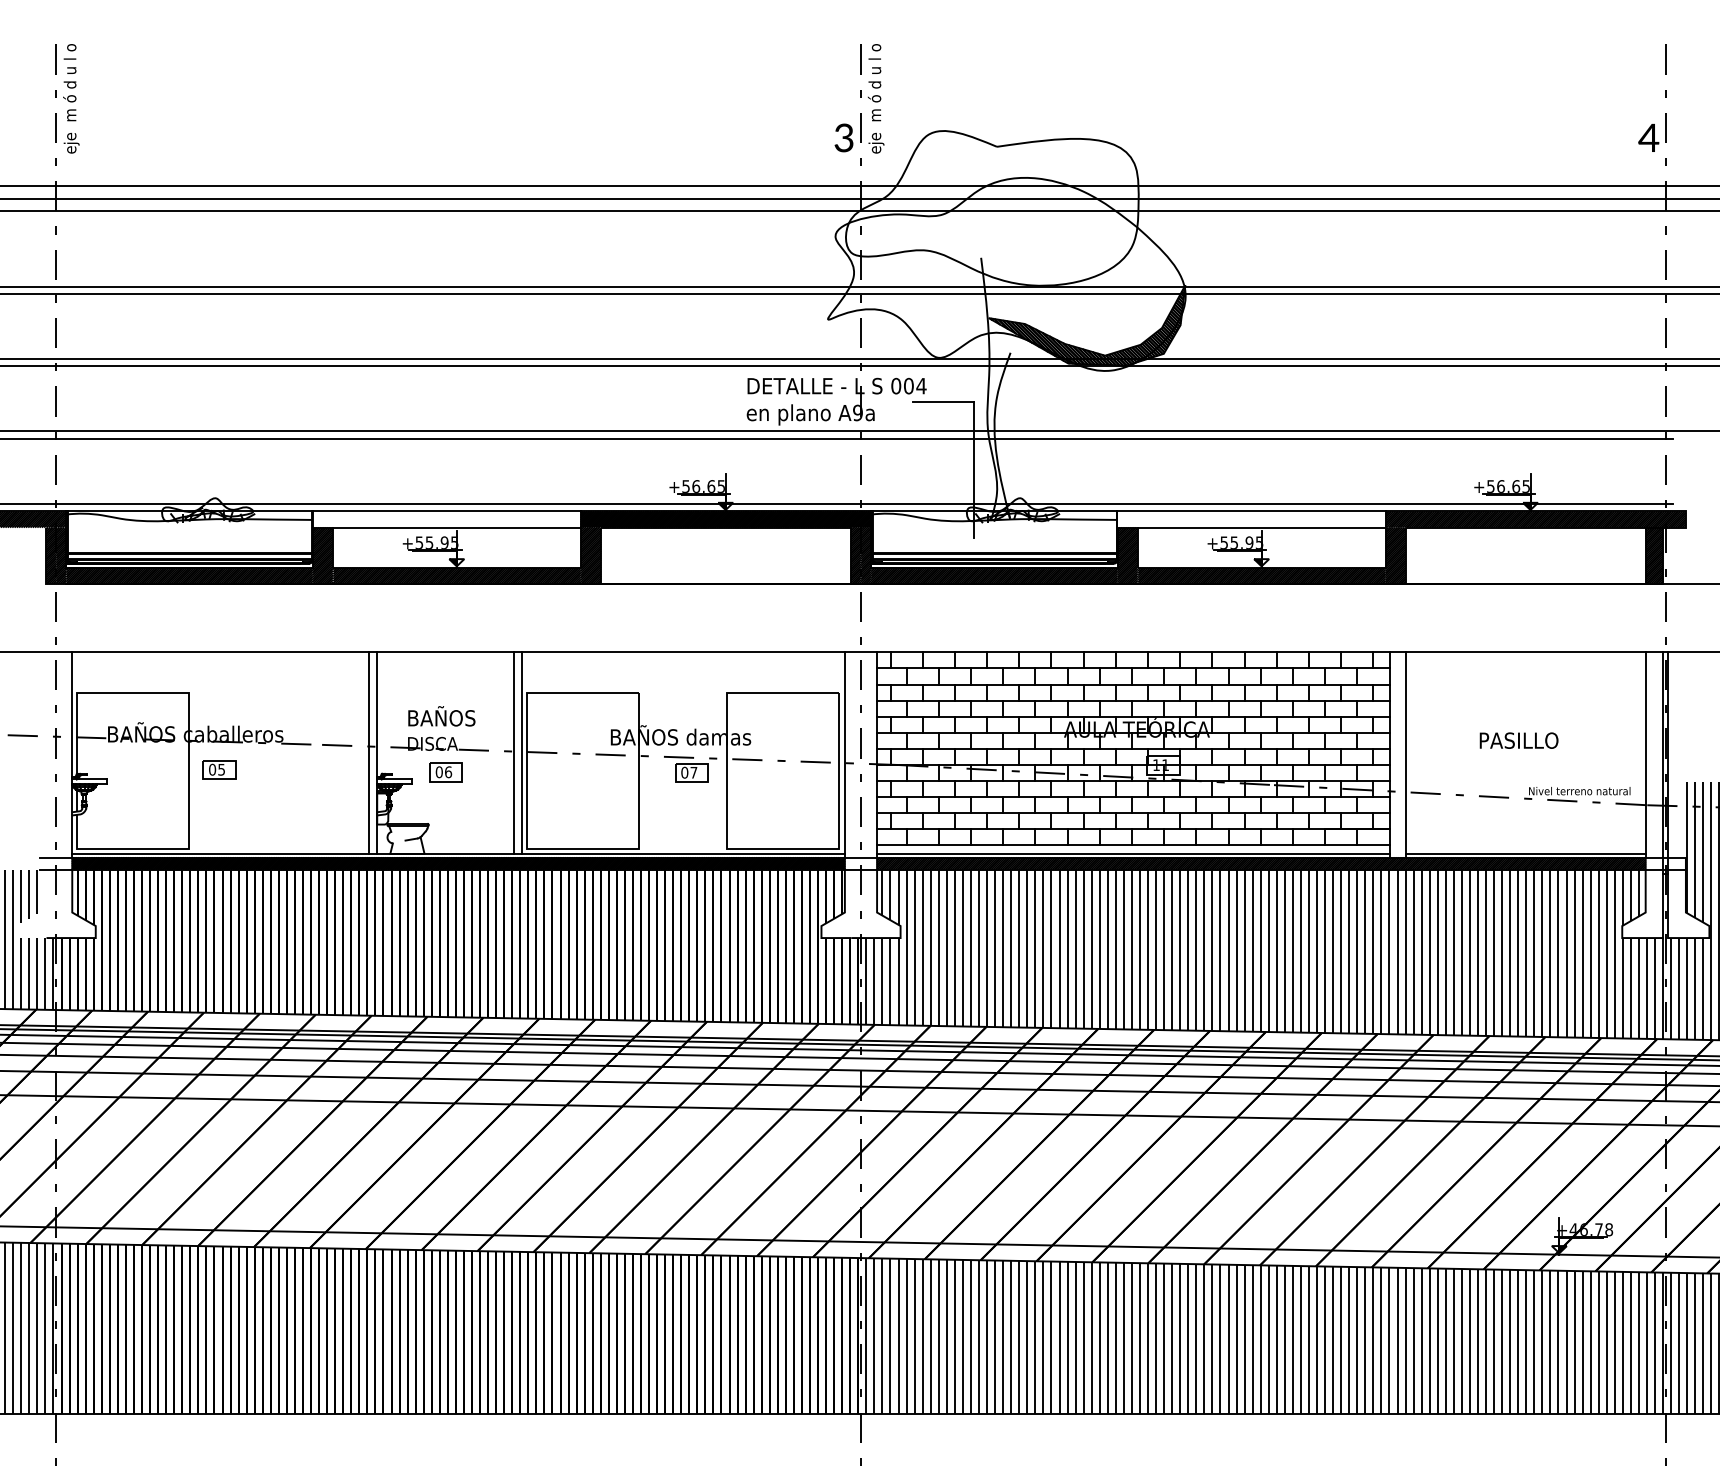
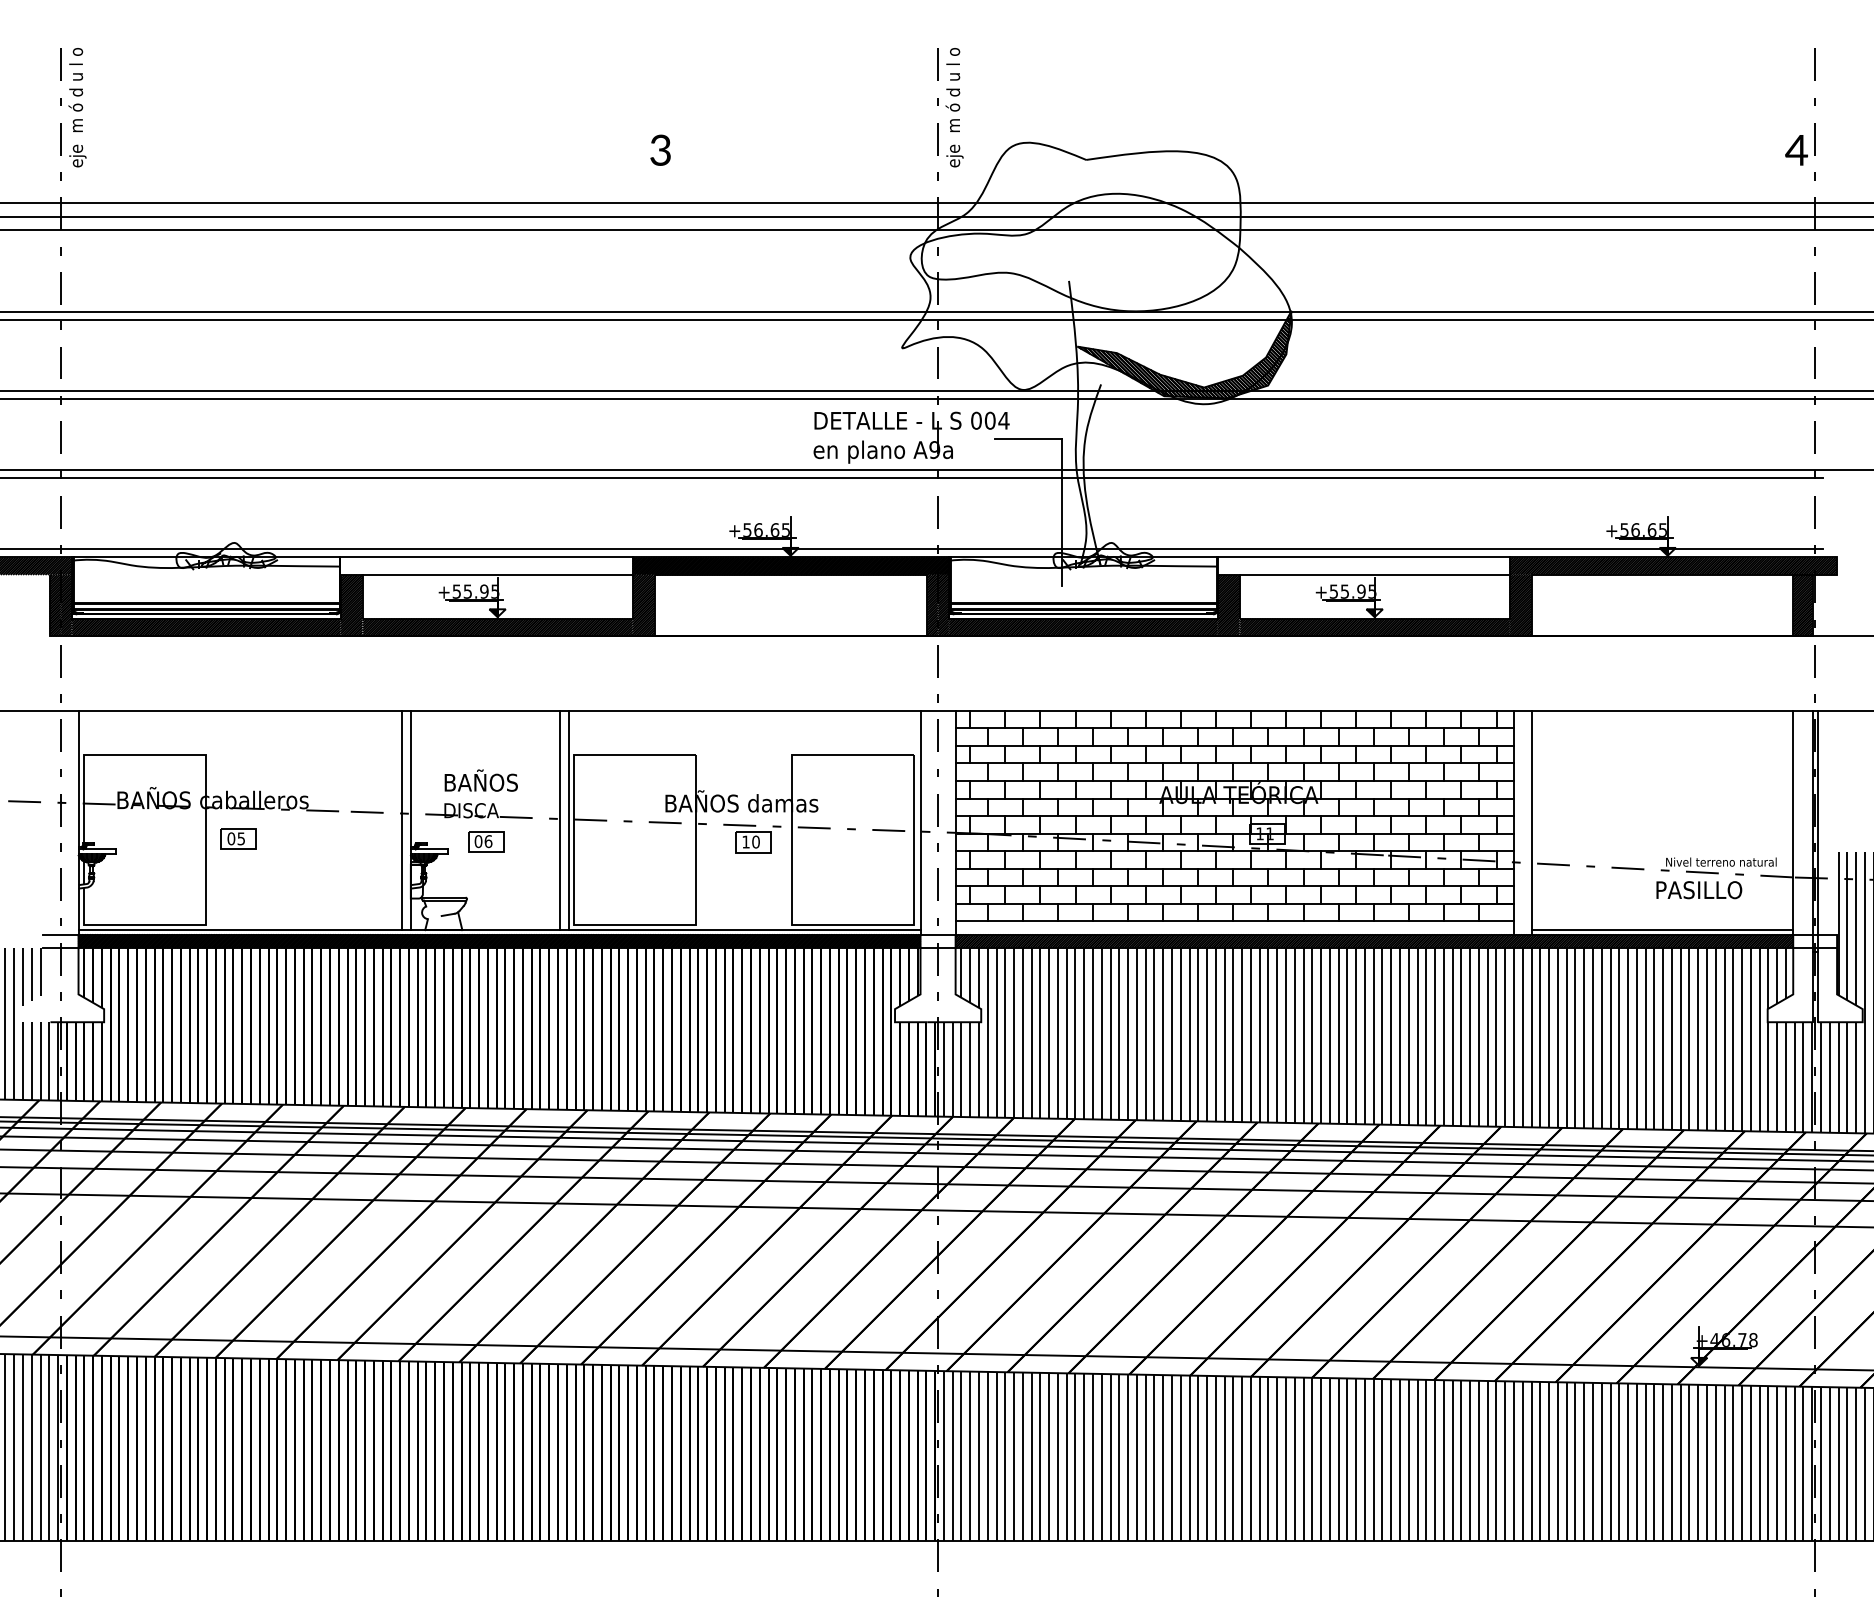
text: (843, 137) -> (660, 149), moved
text: (1519, 741) -> (1699, 890), moved
text: (688, 772) -> (750, 841), 07 -> 10
line: (1132, 853) -> (1234, 930), removed

